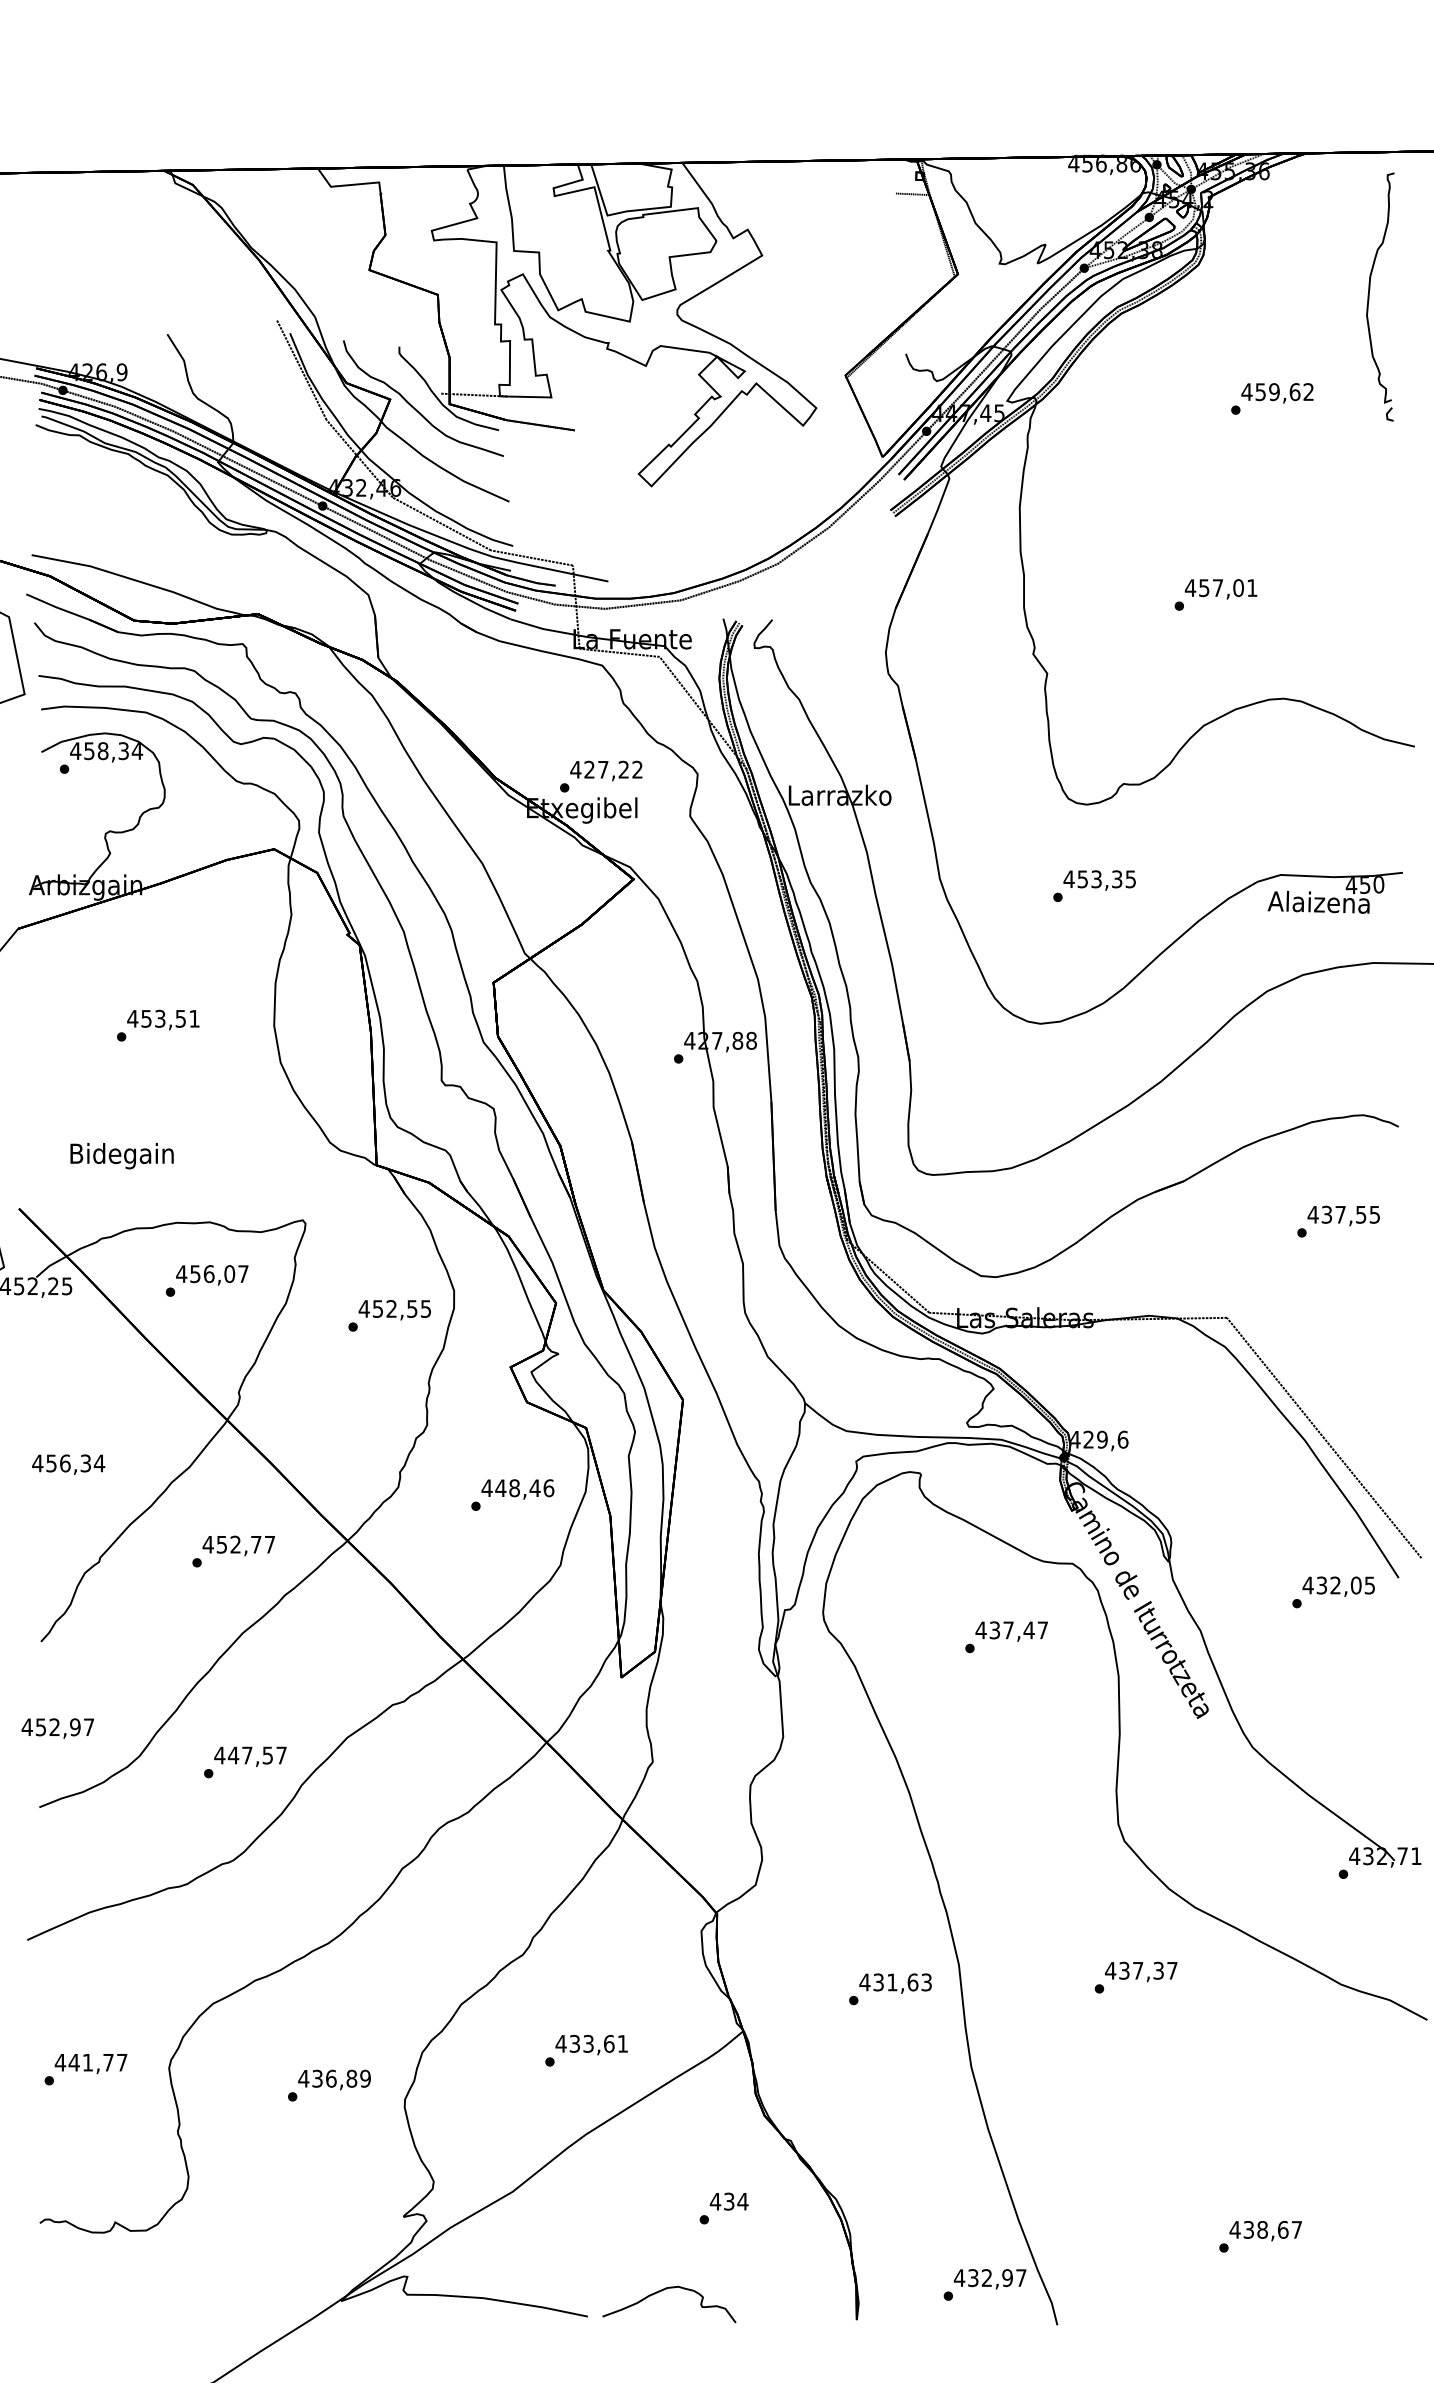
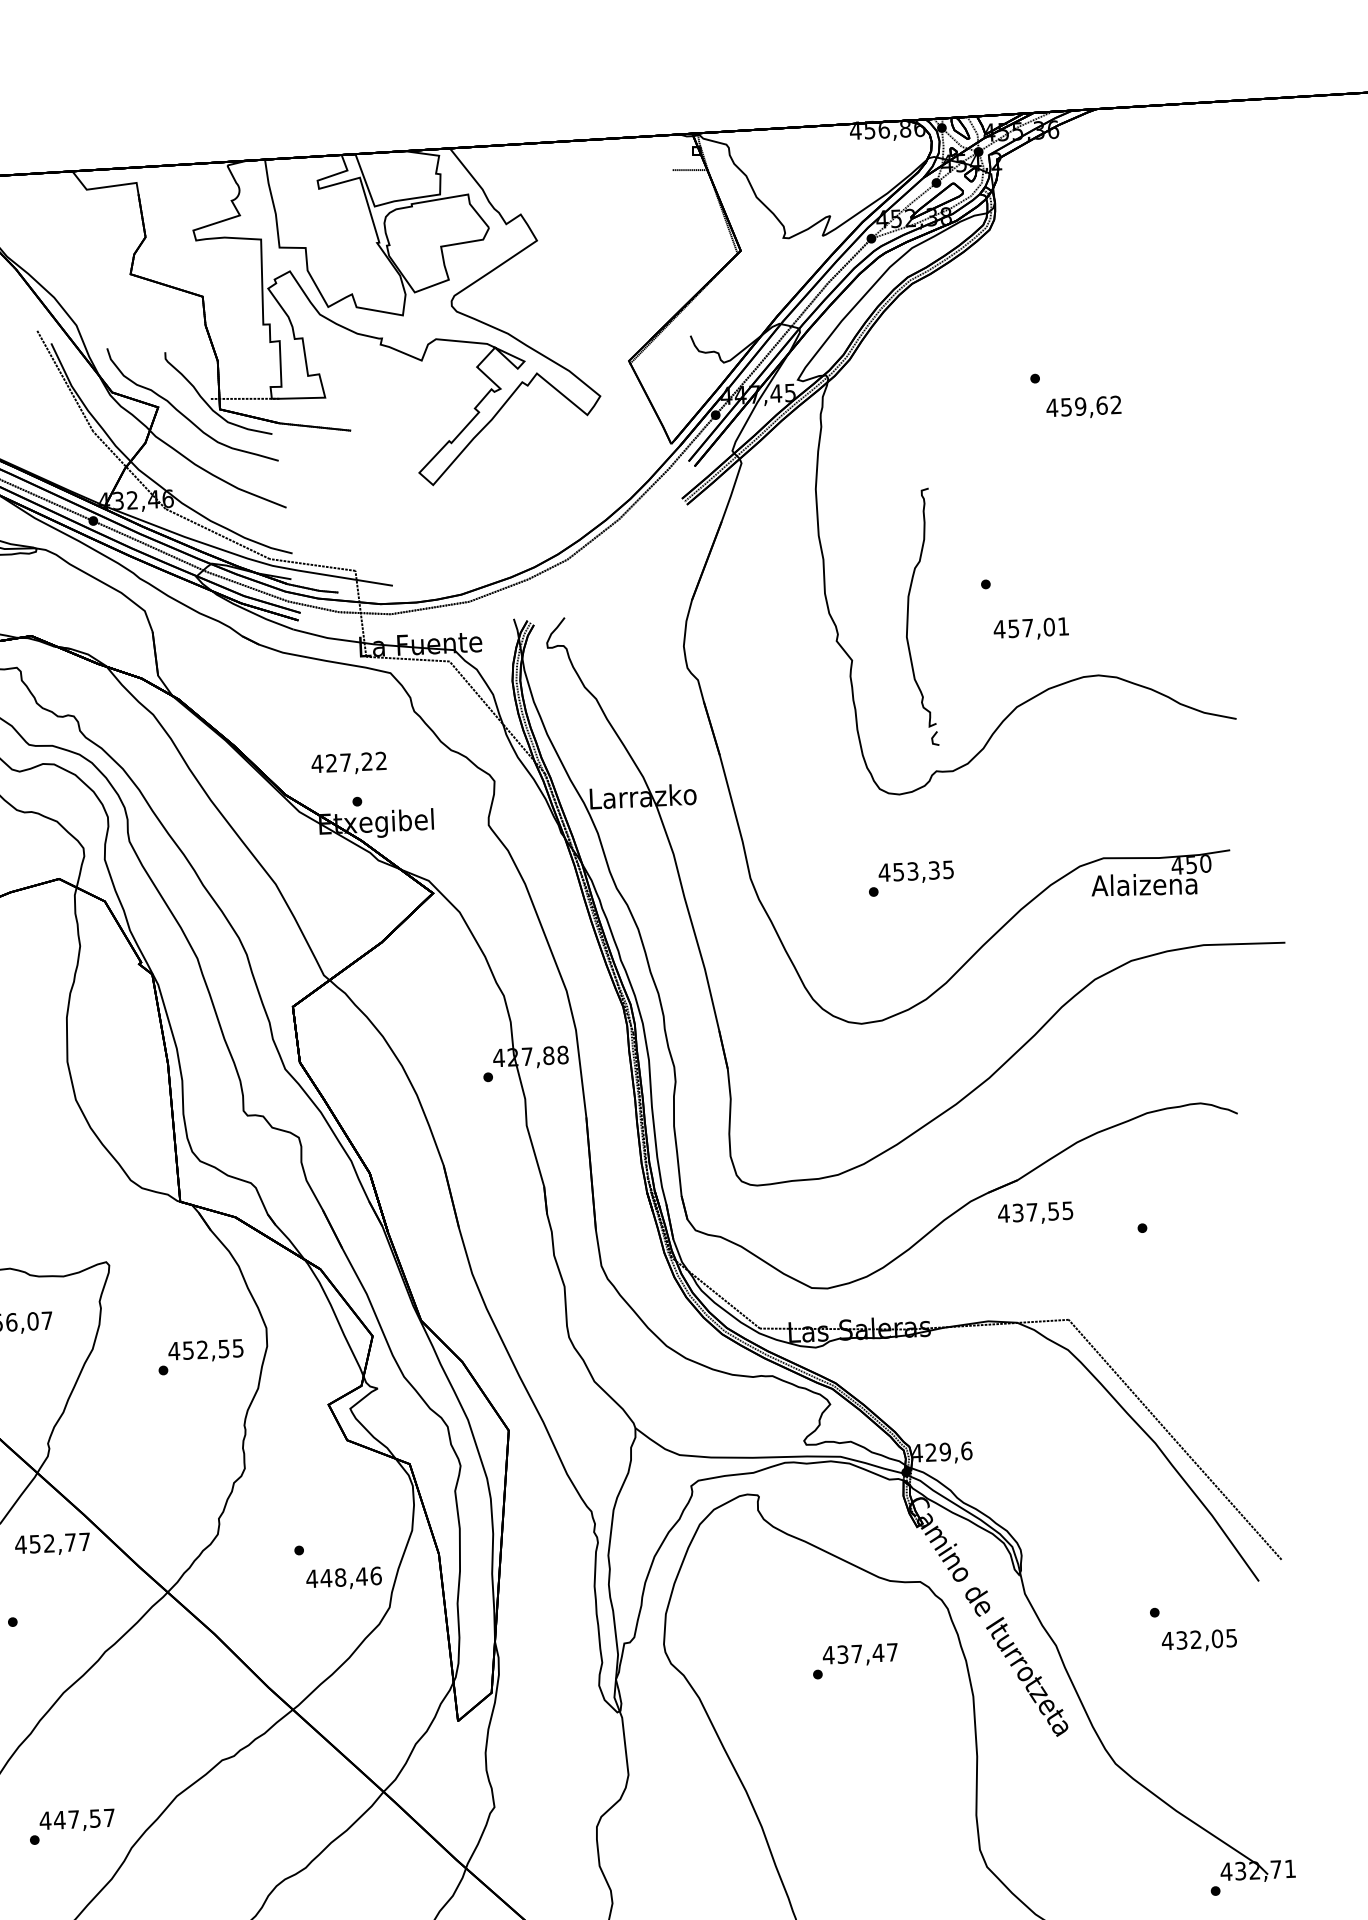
part: (1369, 296) -> (908, 617), moved
text: (1277, 393) -> (1083, 407), moved
text: (1220, 589) -> (1030, 629), moved
text: (606, 770) -> (349, 763), moved
text: (1343, 1215) -> (1035, 1212), moved
text: (517, 1489) -> (343, 1578), moved
text: (238, 1545) -> (52, 1544), moved
text: (1338, 1586) -> (1199, 1640), moved

